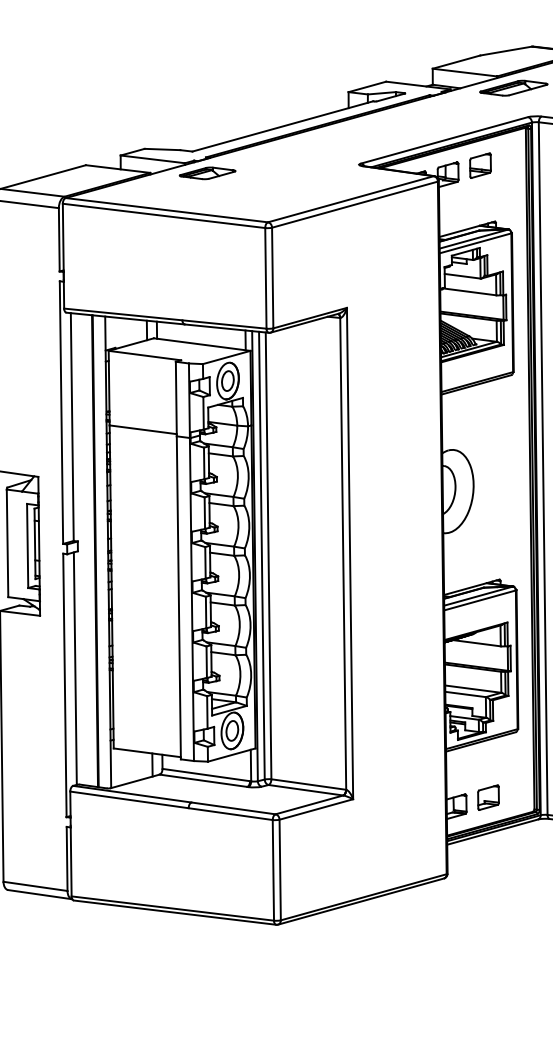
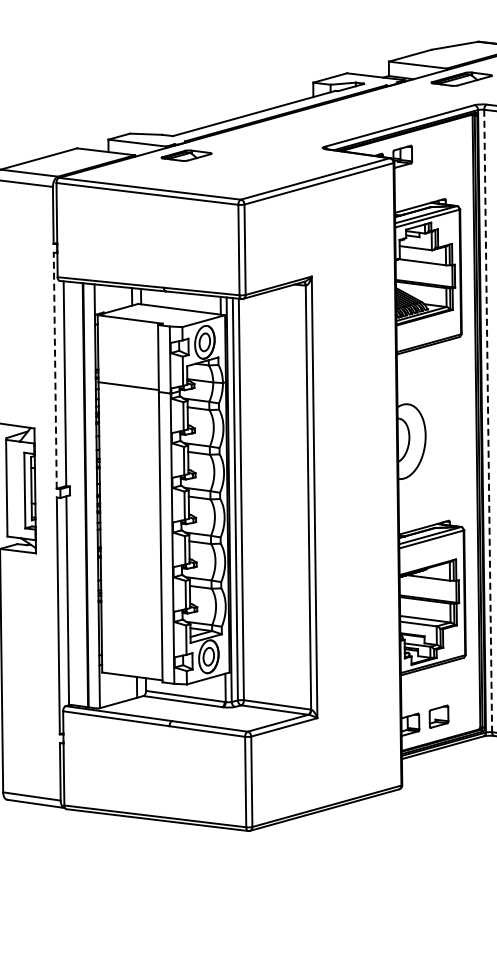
part: (480, 165) -> (431, 148), removed
line: (61, 412) -> (55, 370), solid -> dashed
line: (543, 469) -> (488, 421), solid -> dashed

